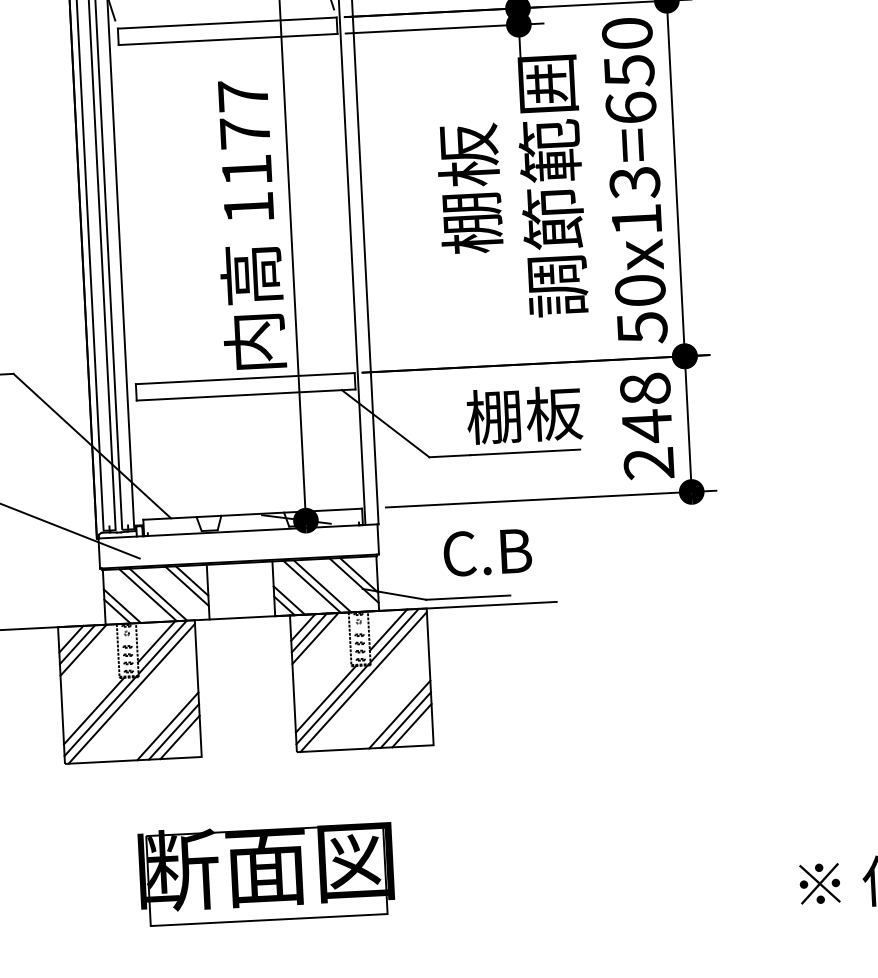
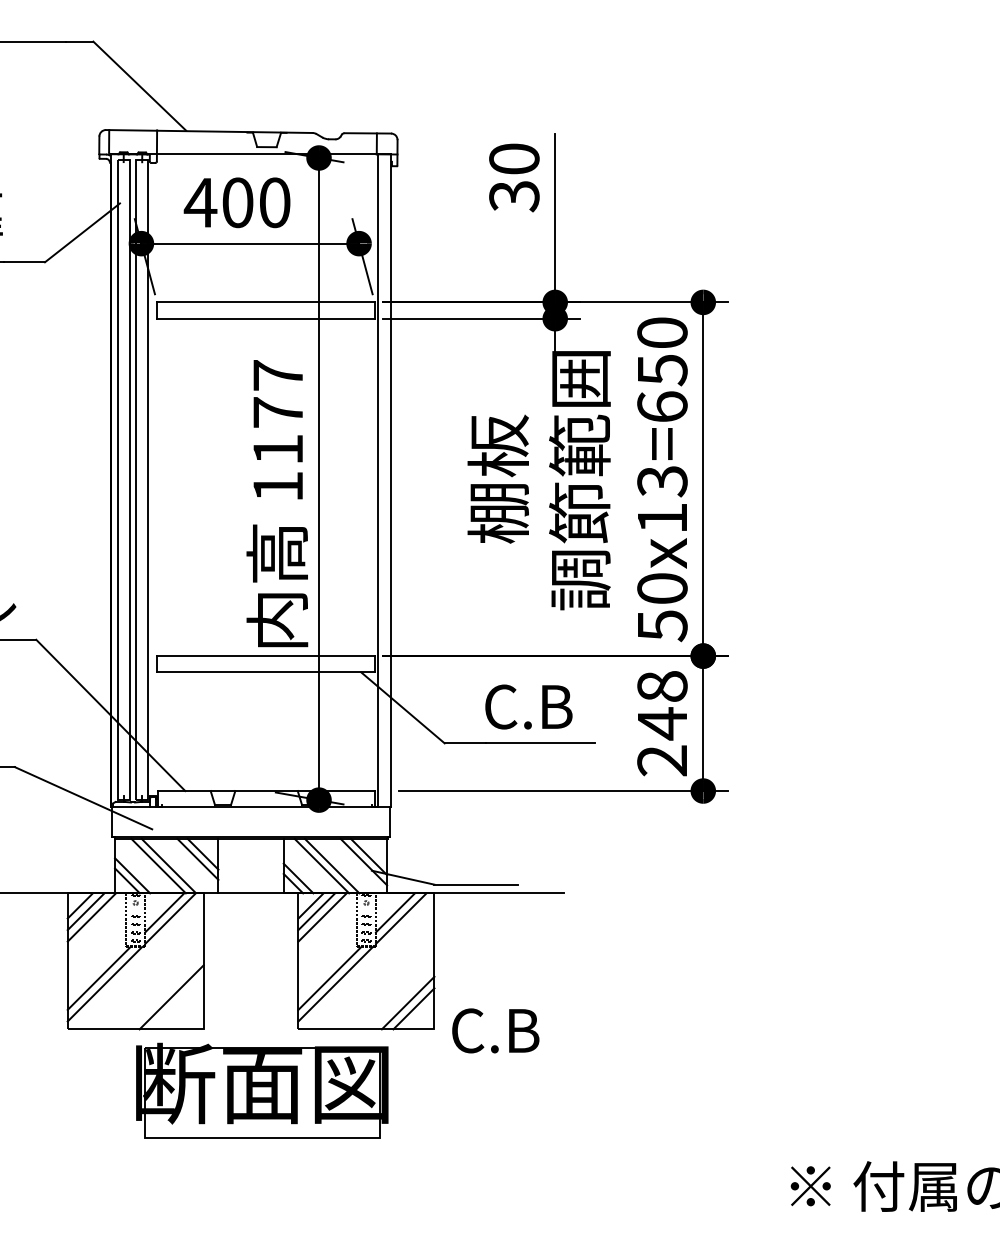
text: (524, 415) -> (541, 706), 棚板 -> C.B
text: (487, 552) -> (495, 1030), moved
line: (363, 681) -> (368, 962), removed
line: (131, 693) -> (137, 962), removed
line: (399, 714) -> (402, 997), removed
line: (173, 731) -> (177, 1002), removed
line: (179, 737) -> (182, 1008), removed
part: (266, 872) -> (262, 1090), moved

